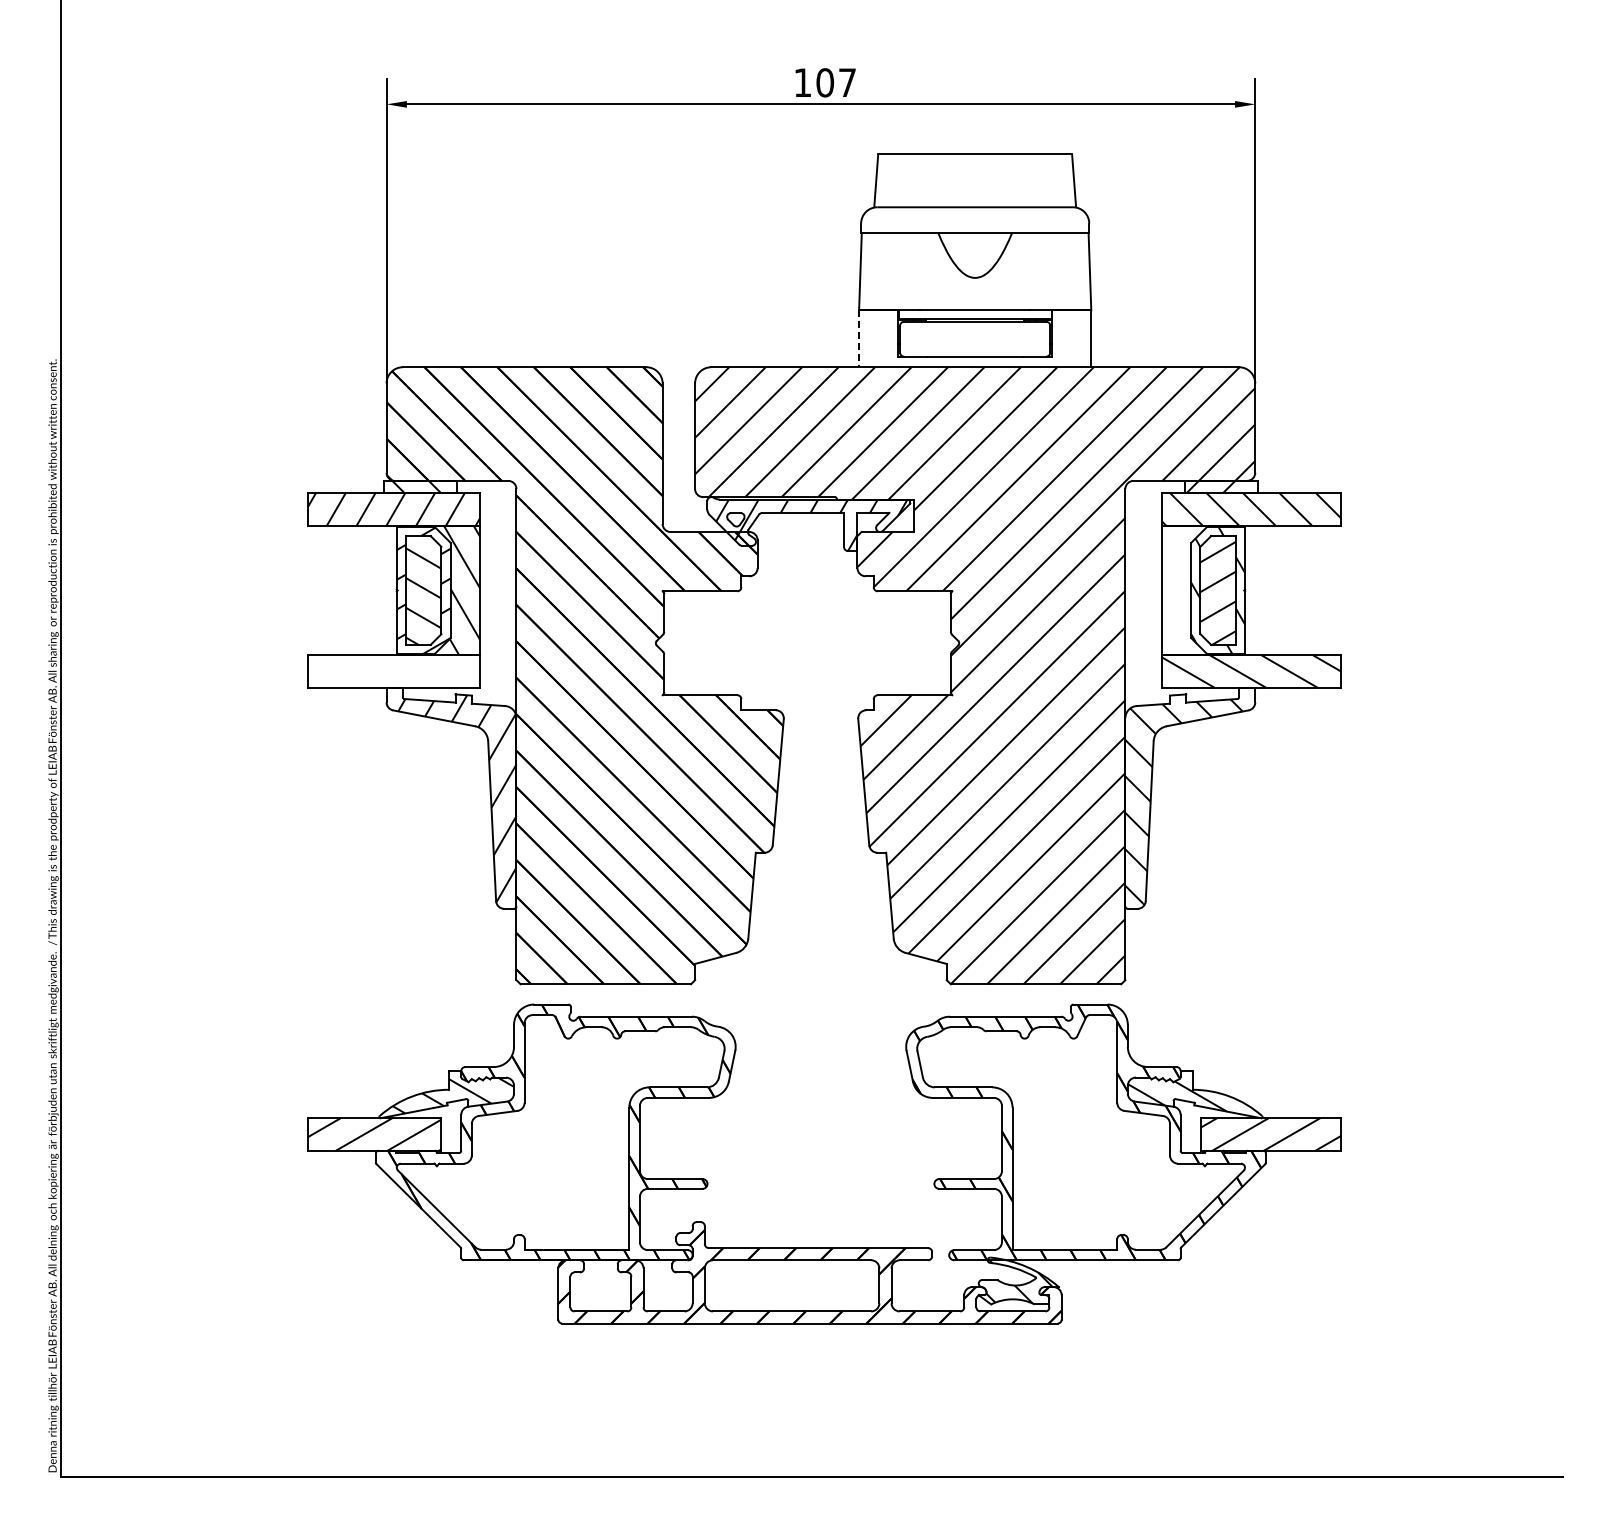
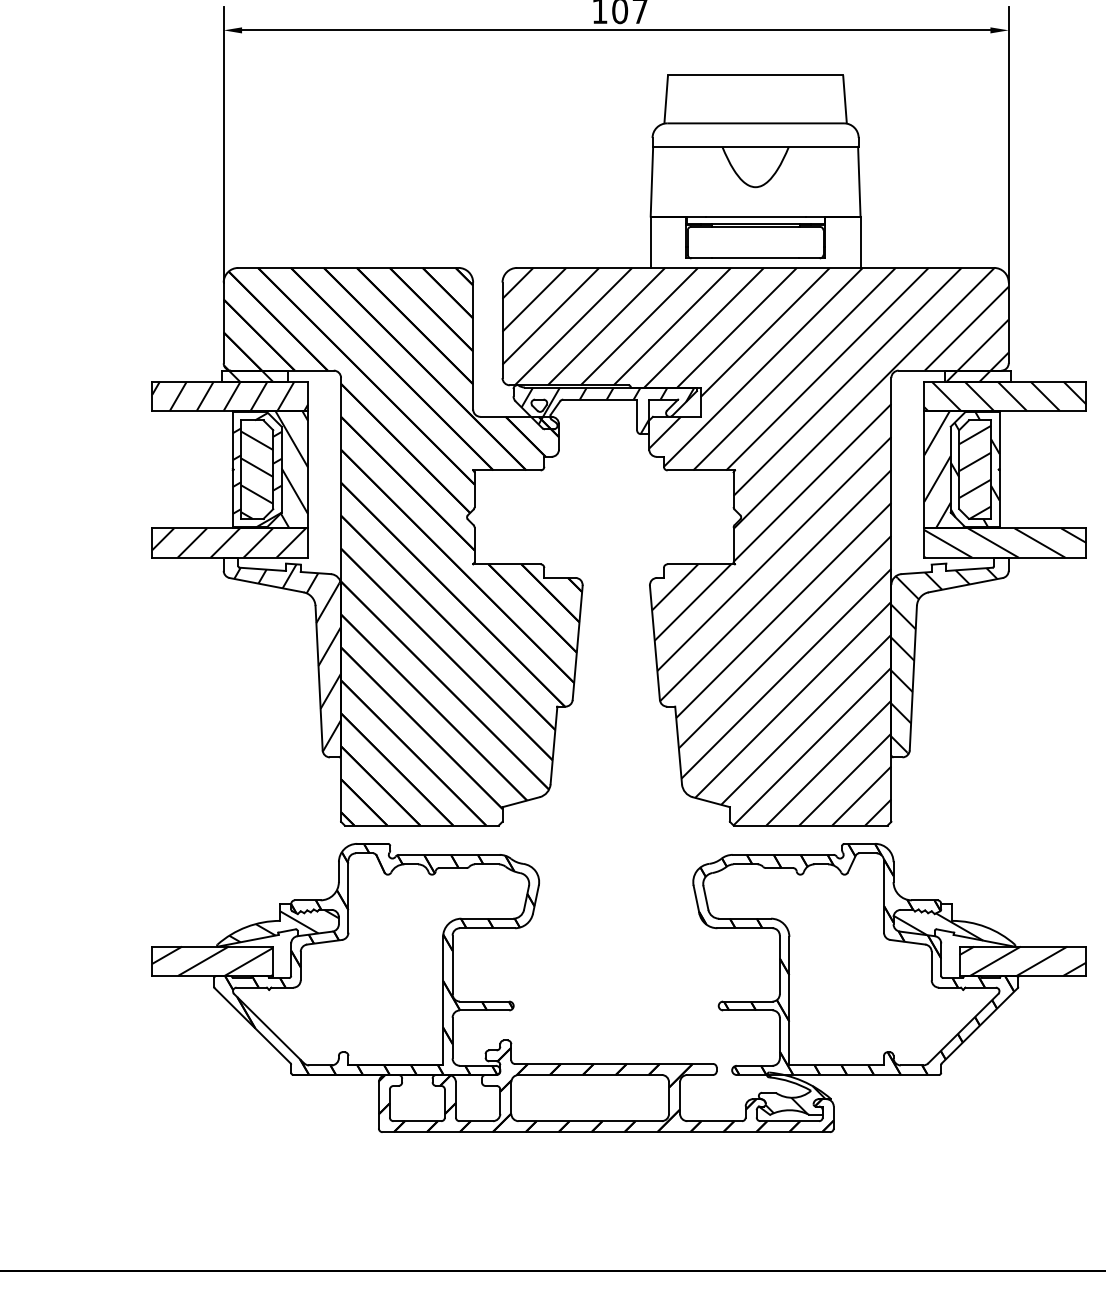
line: (859, 339) -> (651, 242), dashed -> solid
hatch: (1197, 590) -> (956, 469), added
hatch: (392, 671) -> (229, 542), added

